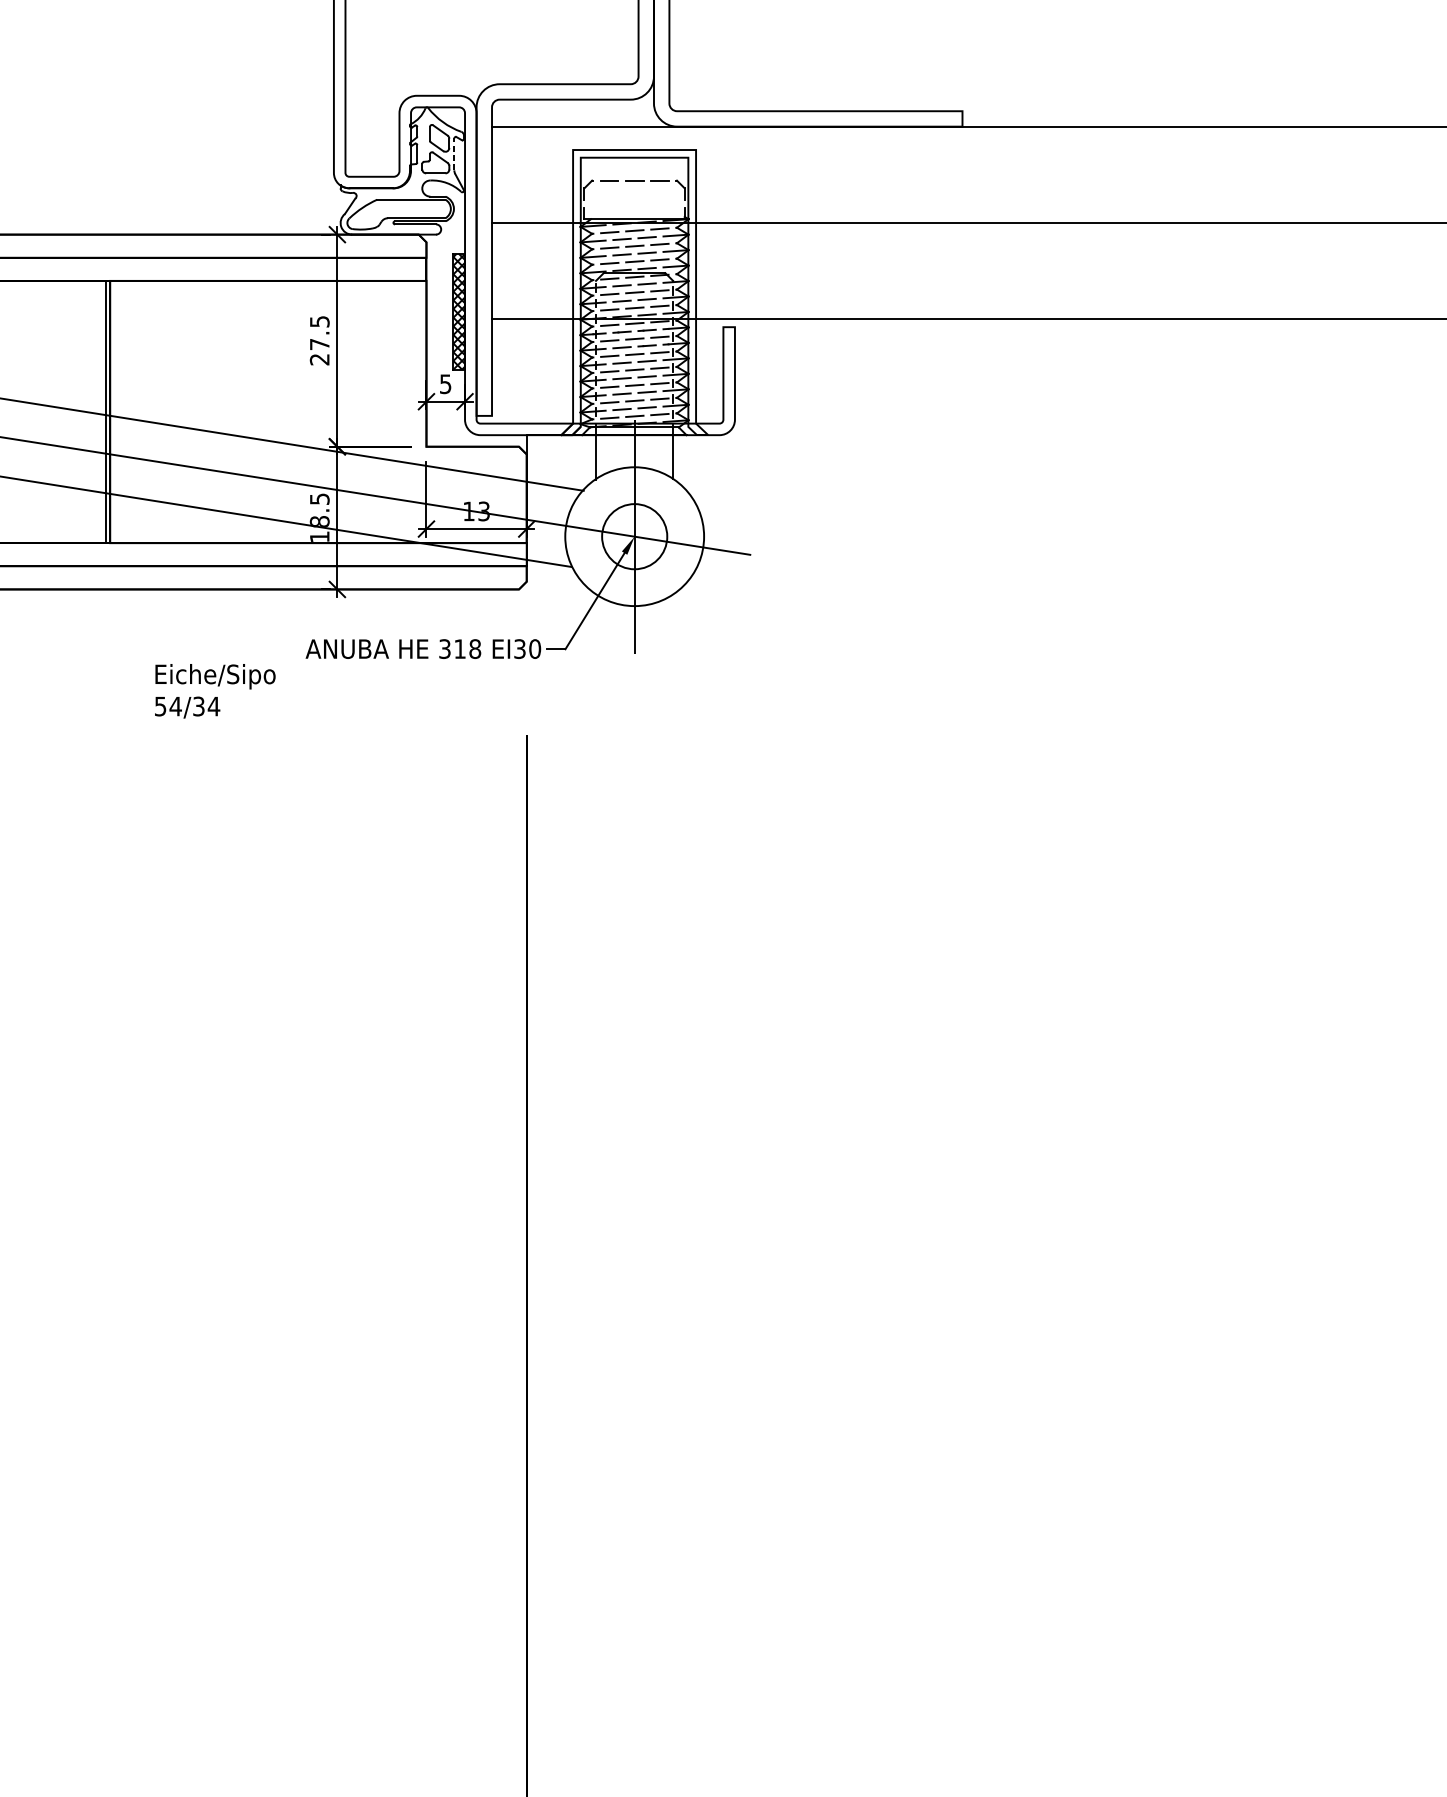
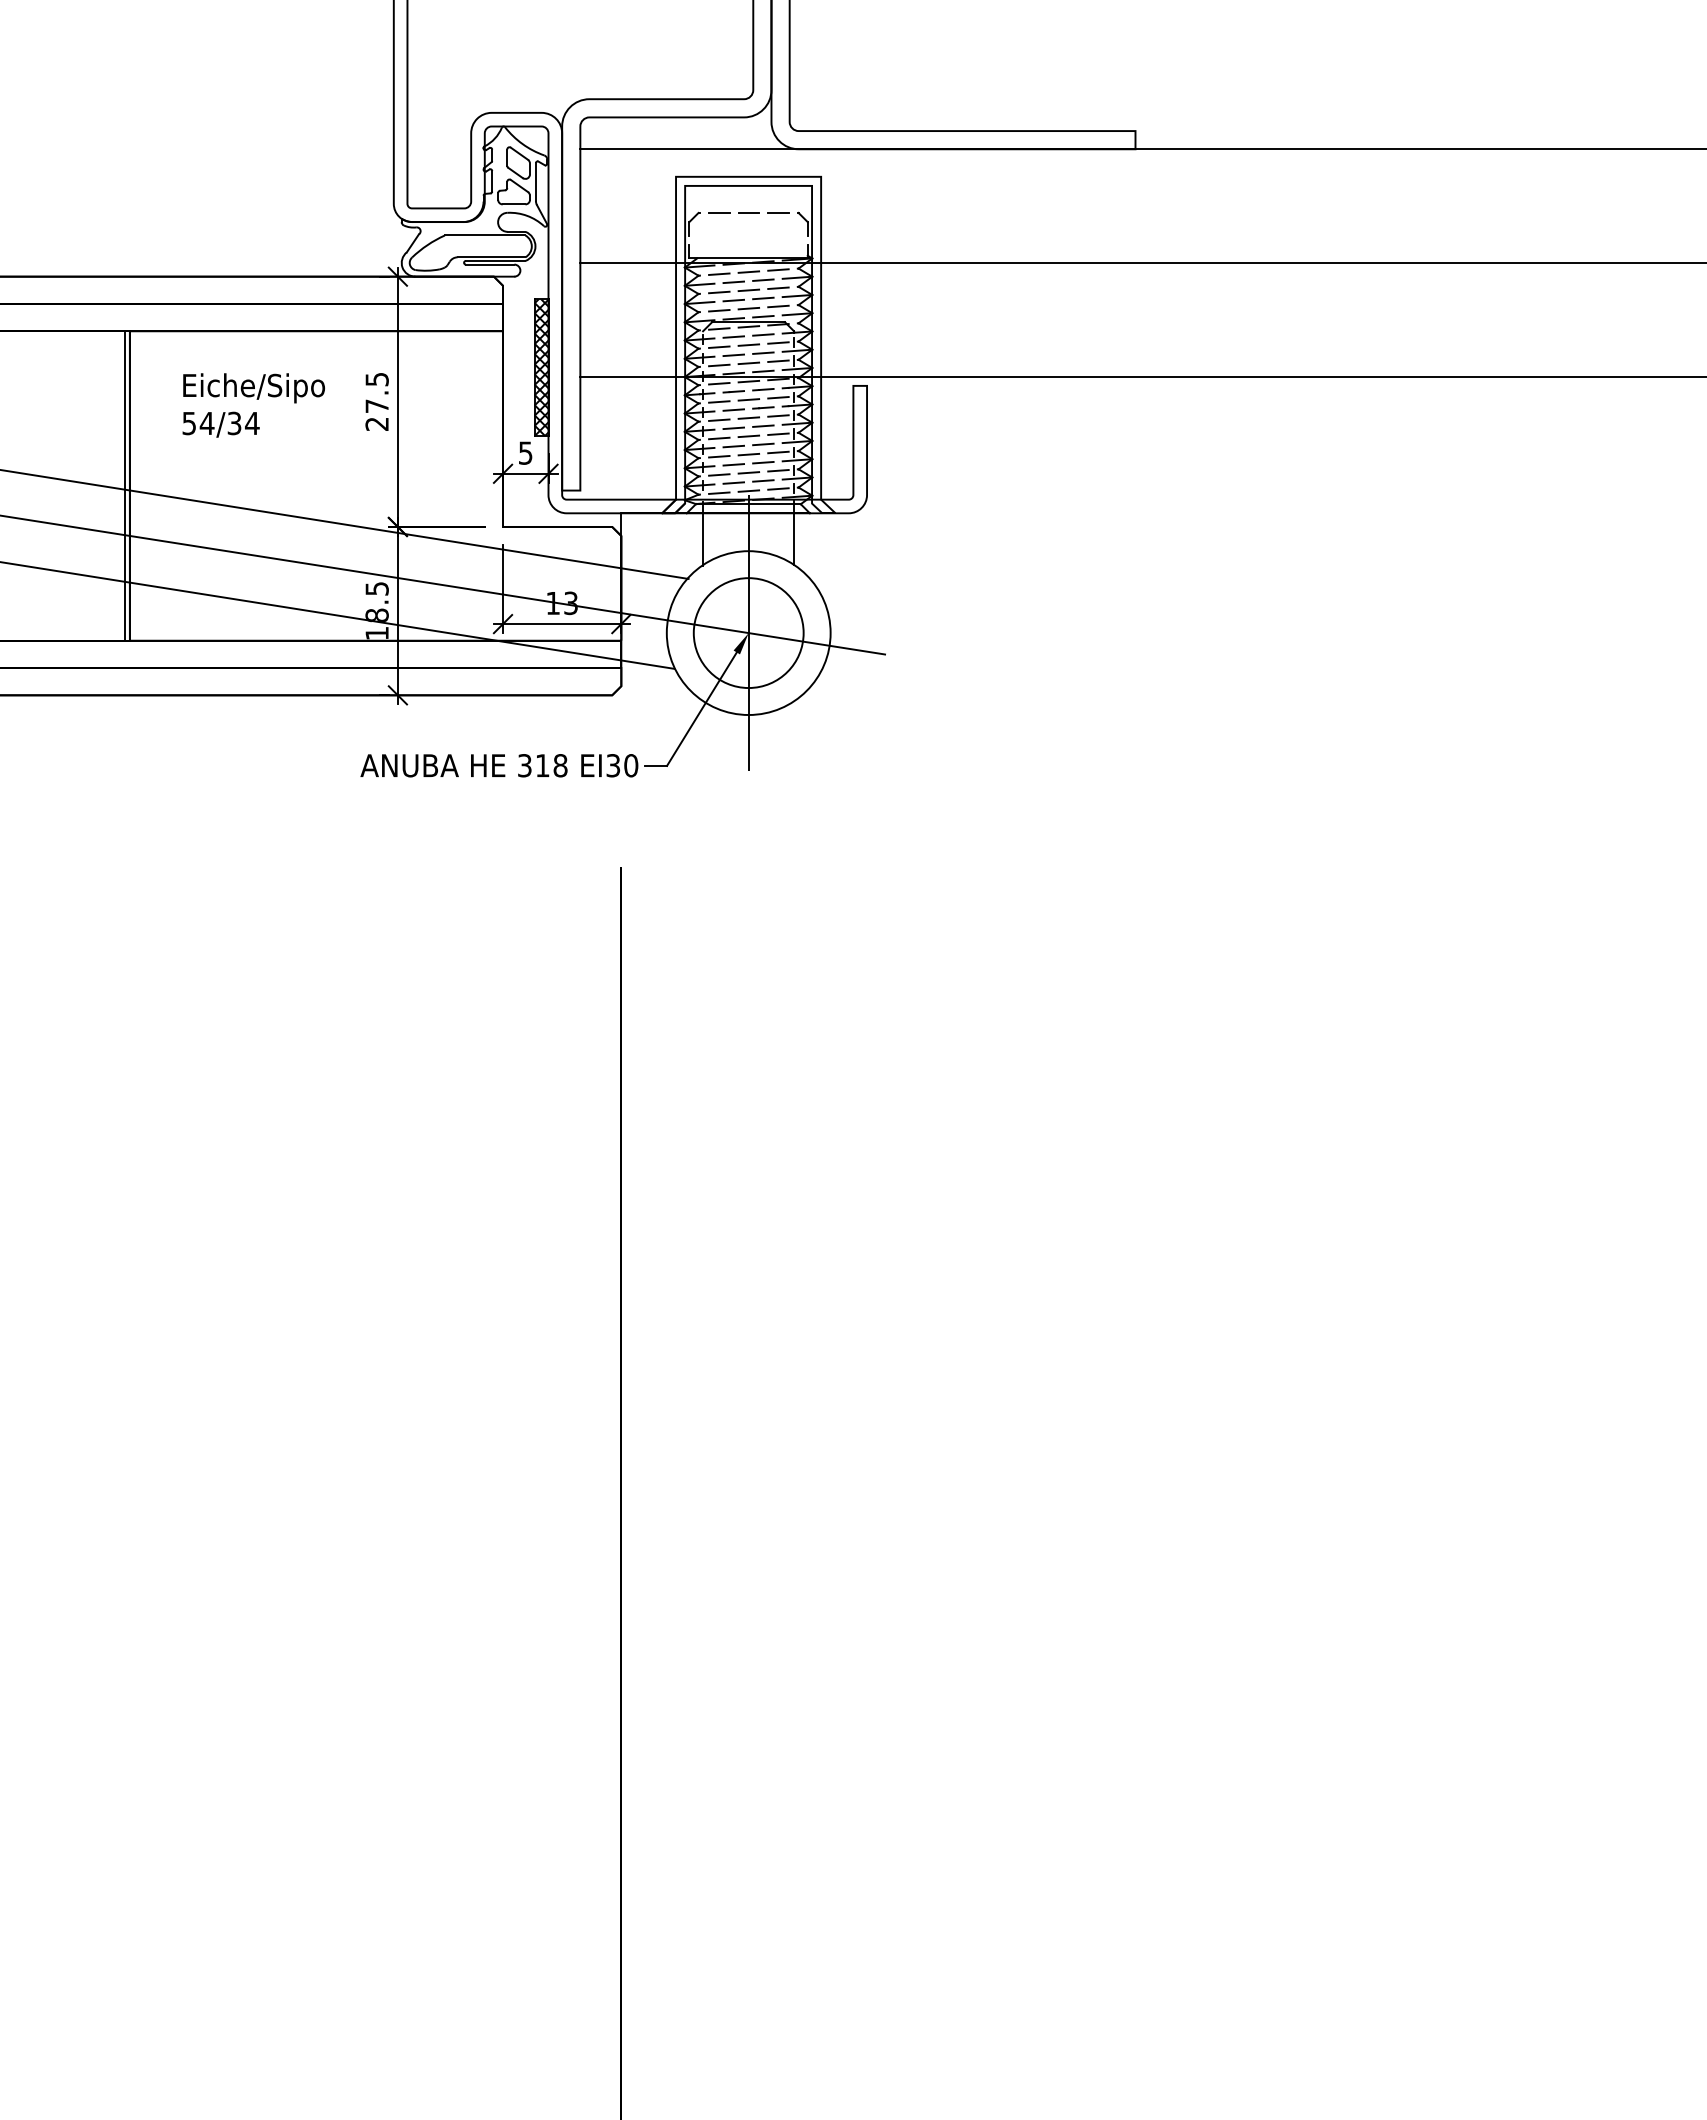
line: (453, 154) -> (535, 182), dashed -> solid
circle: (634, 537) -> (748, 633), size x1.43
text: (214, 691) -> (253, 405), moved

